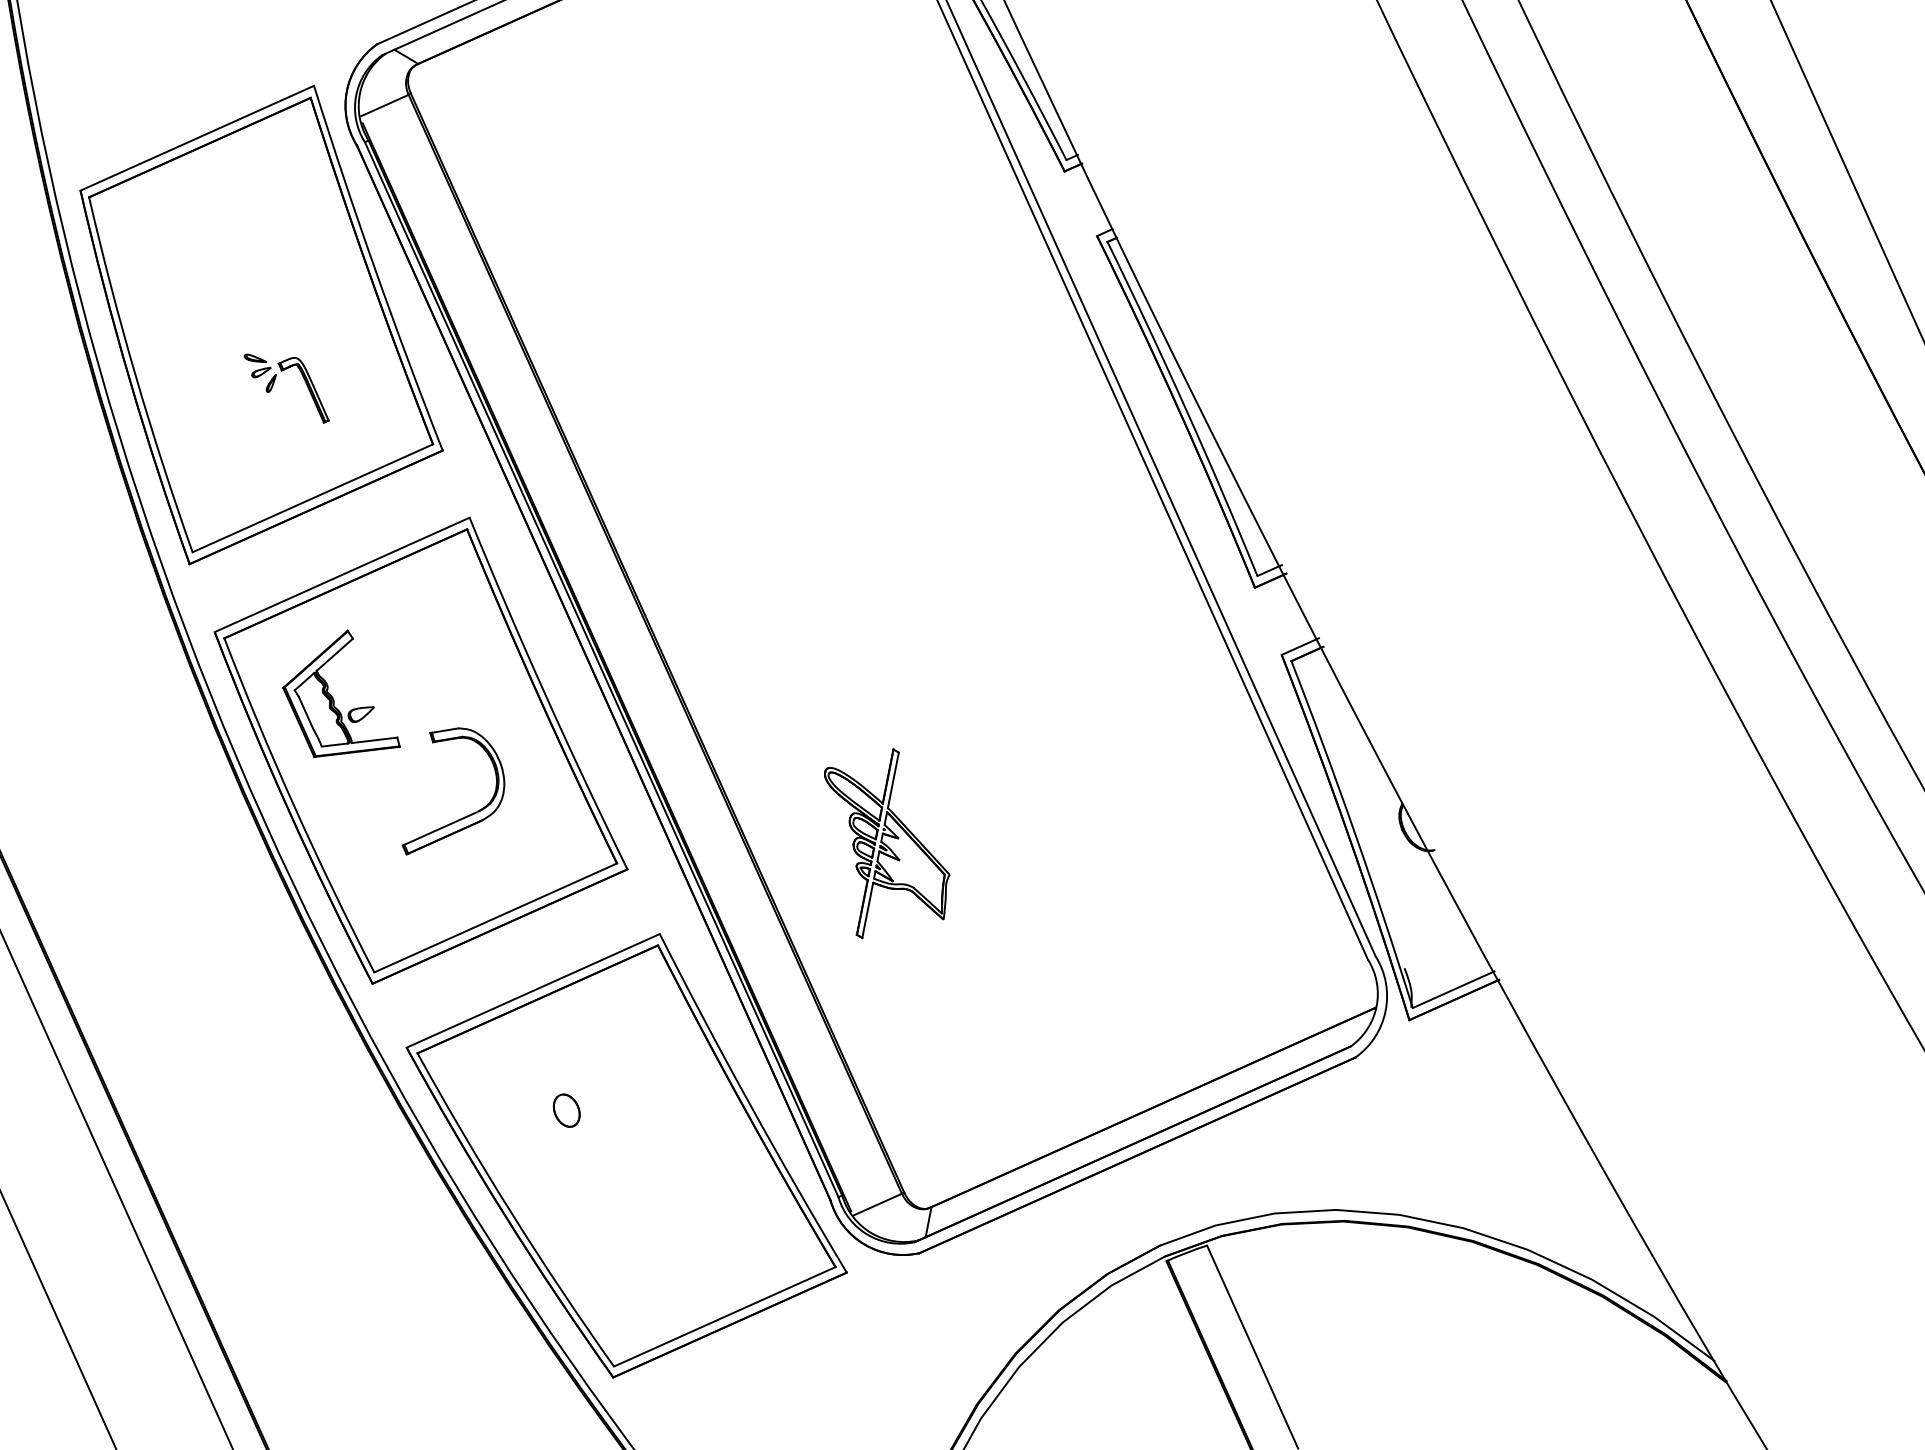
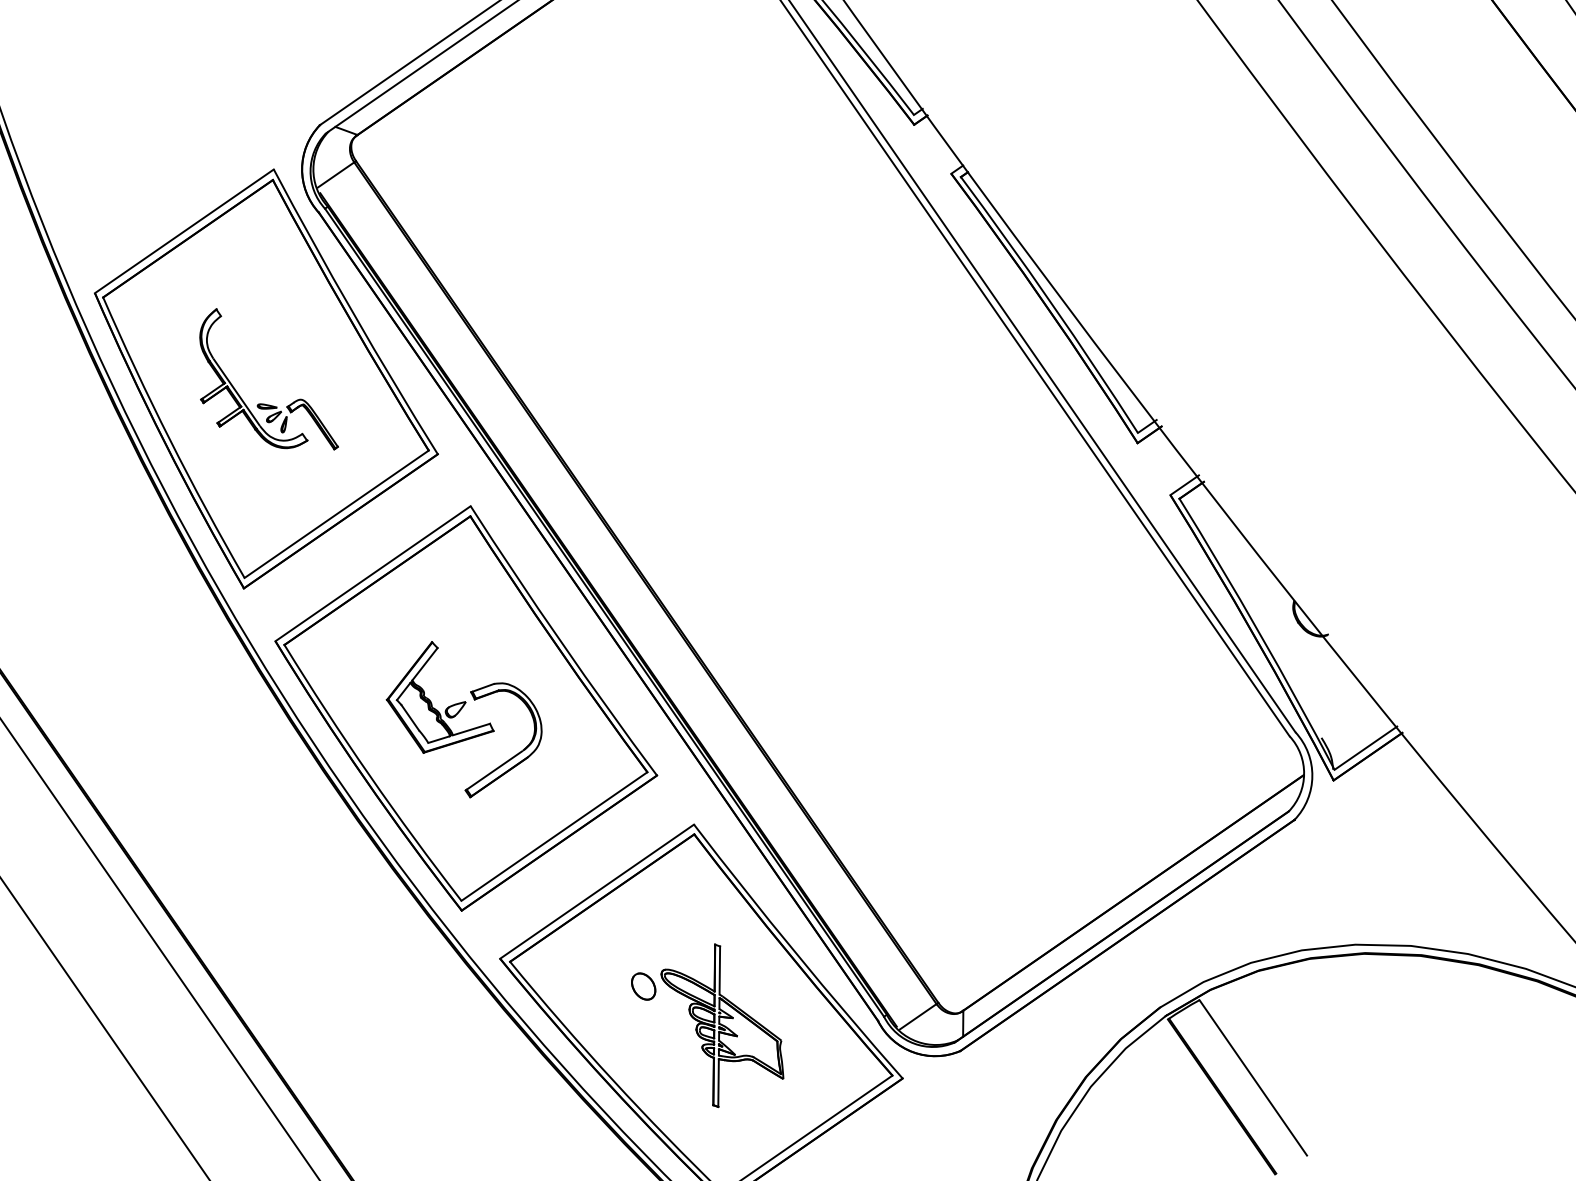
part: (222, 331) -> (235, 388), added
part: (333, 697) -> (430, 700), moved
part: (887, 843) -> (724, 1024), moved

